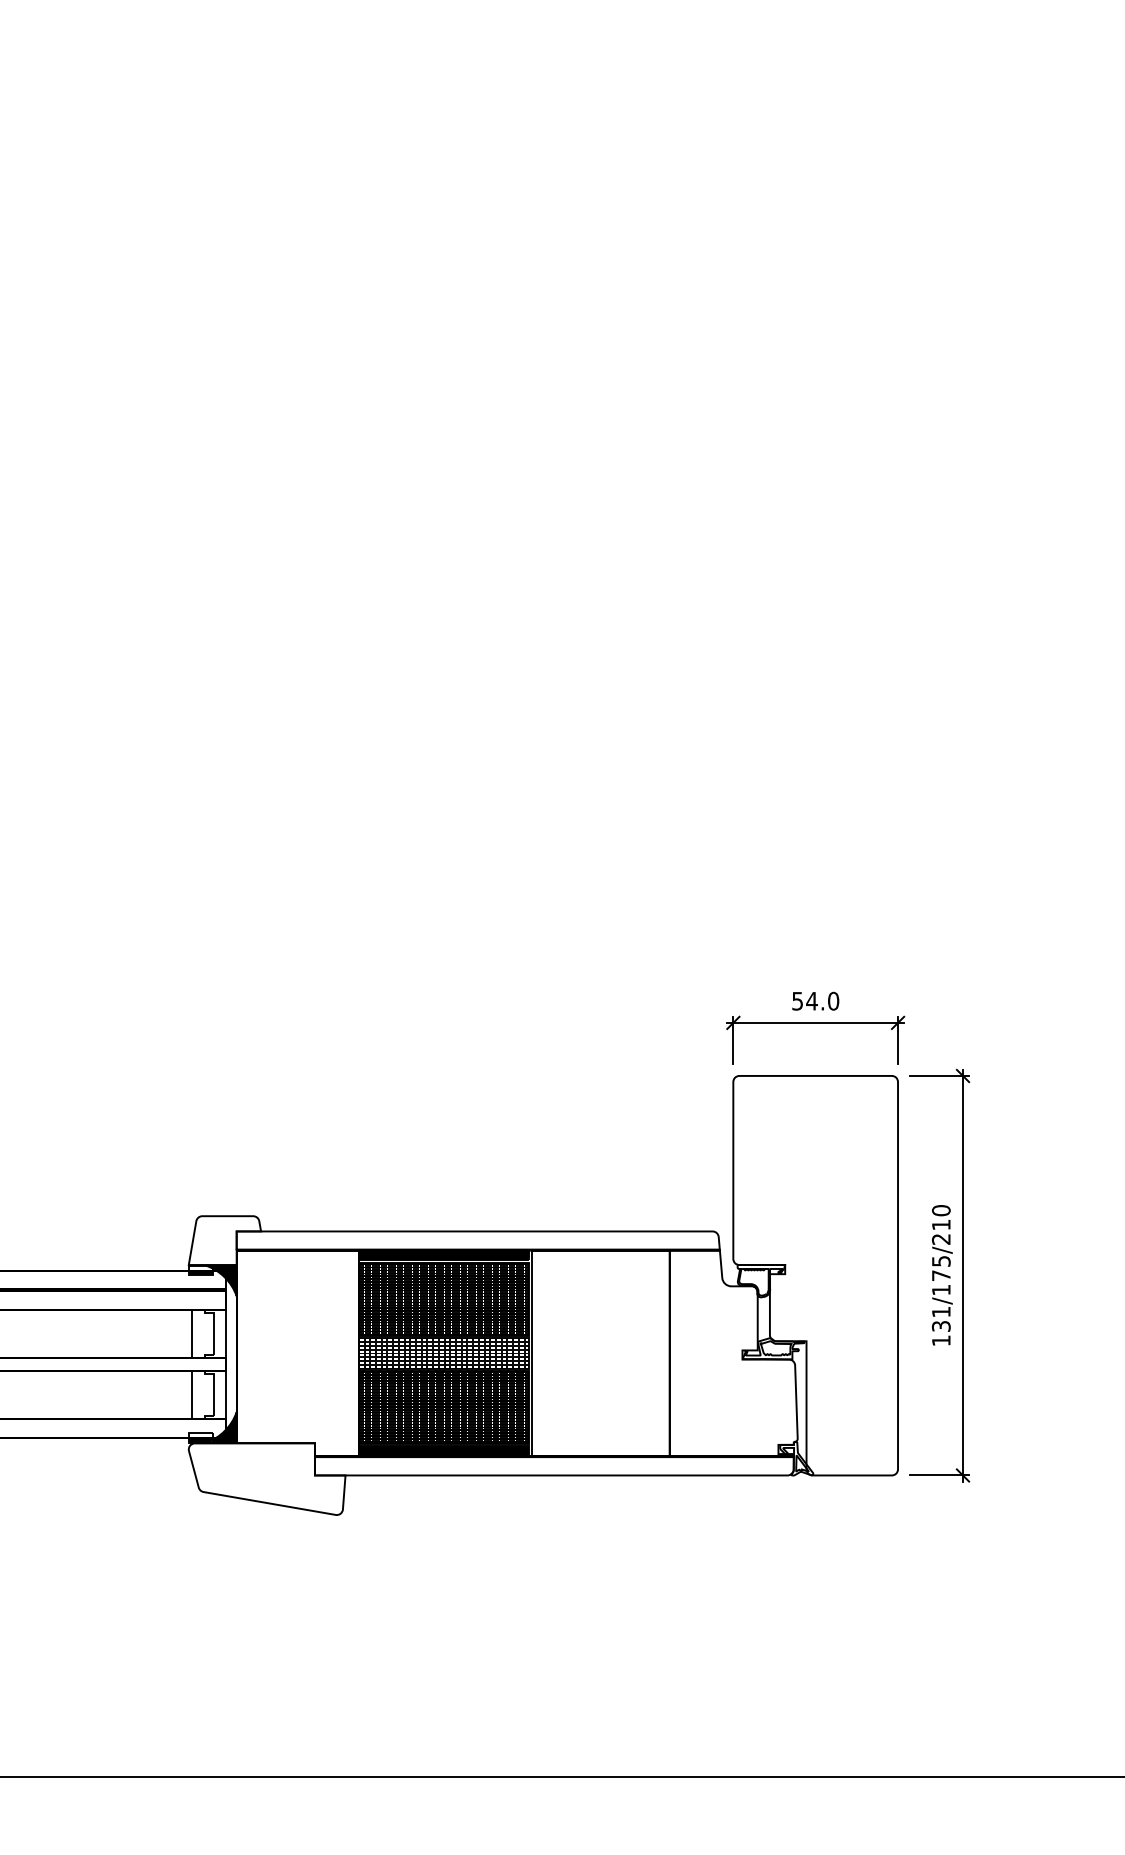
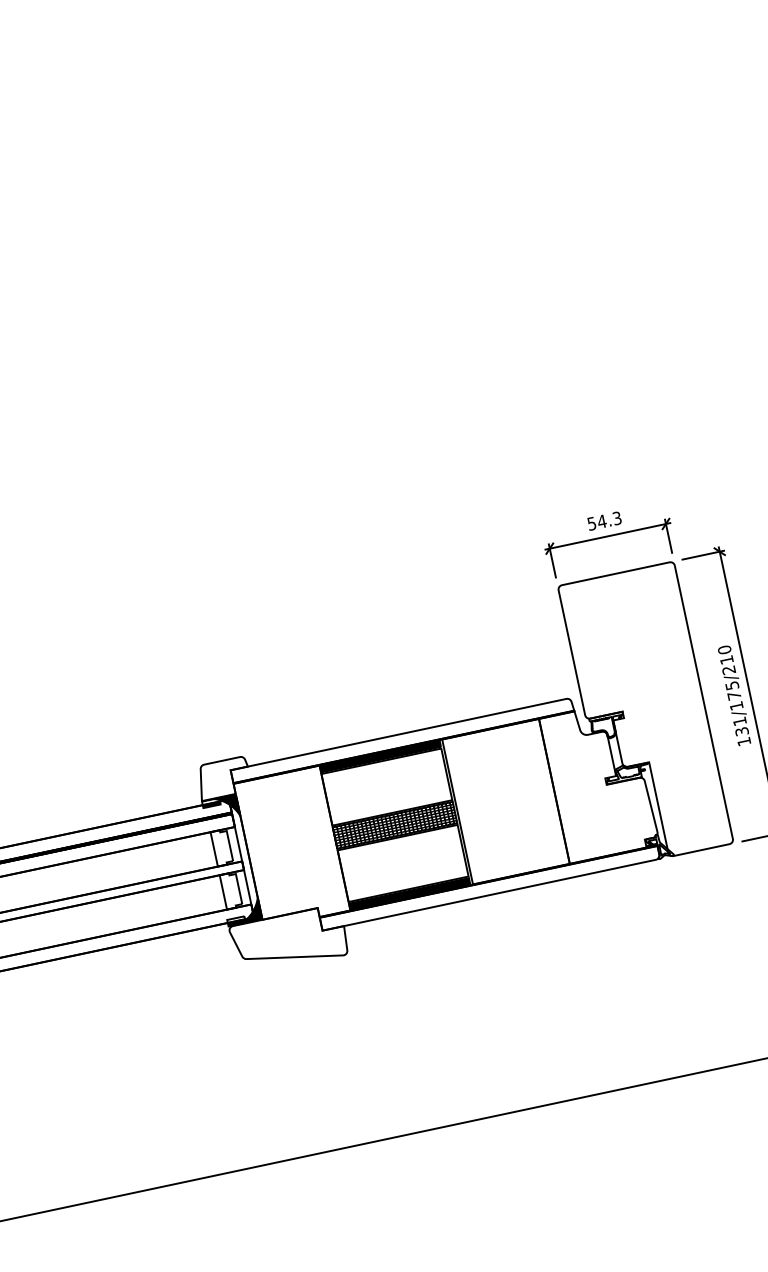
text: (833, 1000) -> (617, 517), 54.0 -> 54.3
hatch: (443, 1298) -> (386, 786), removed
hatch: (443, 1407) -> (402, 863), removed

